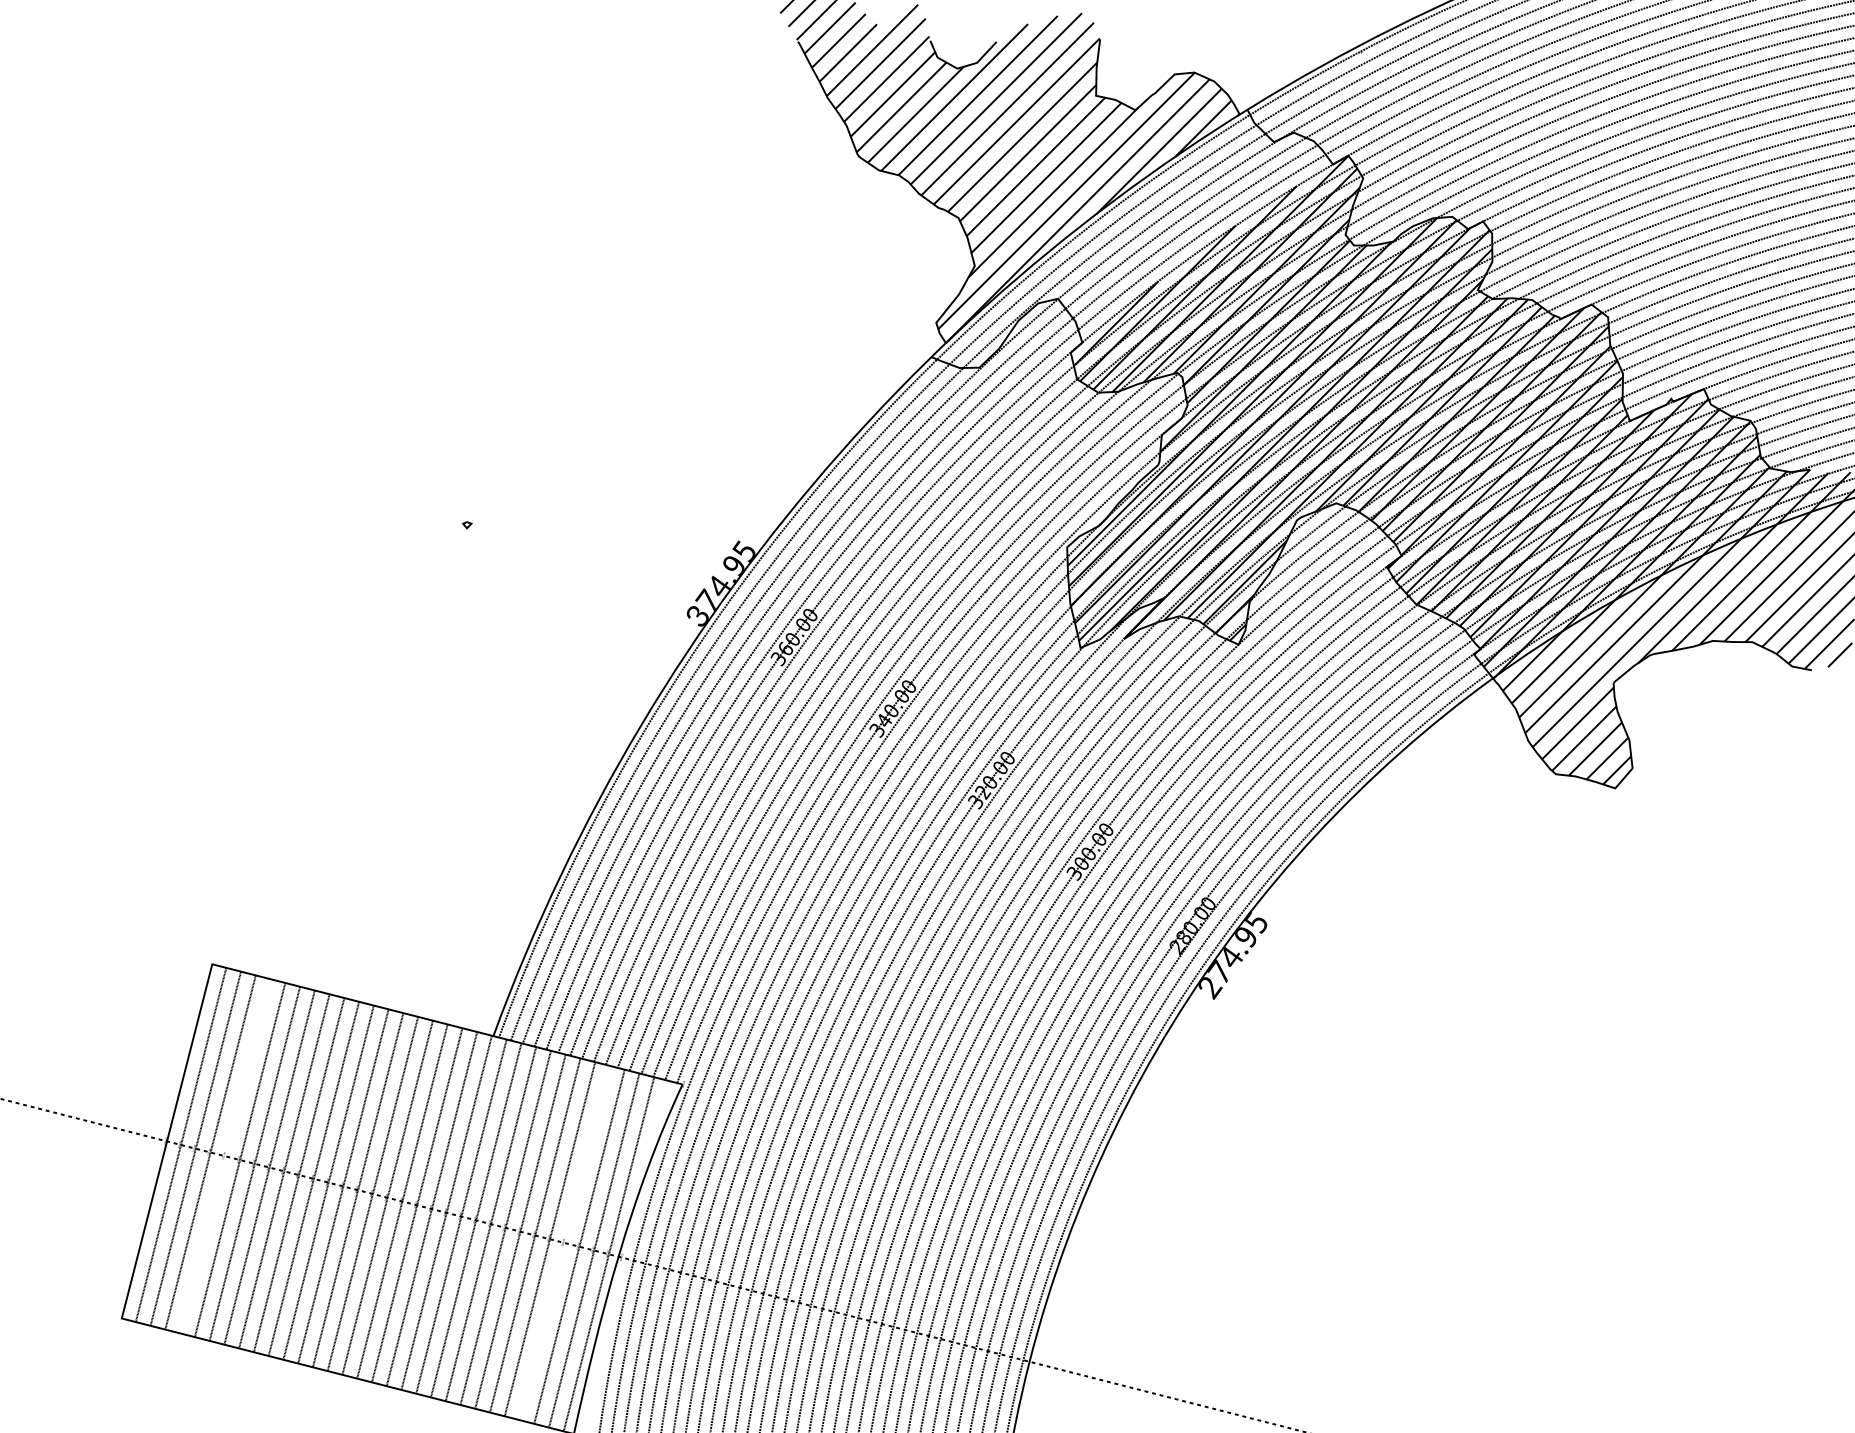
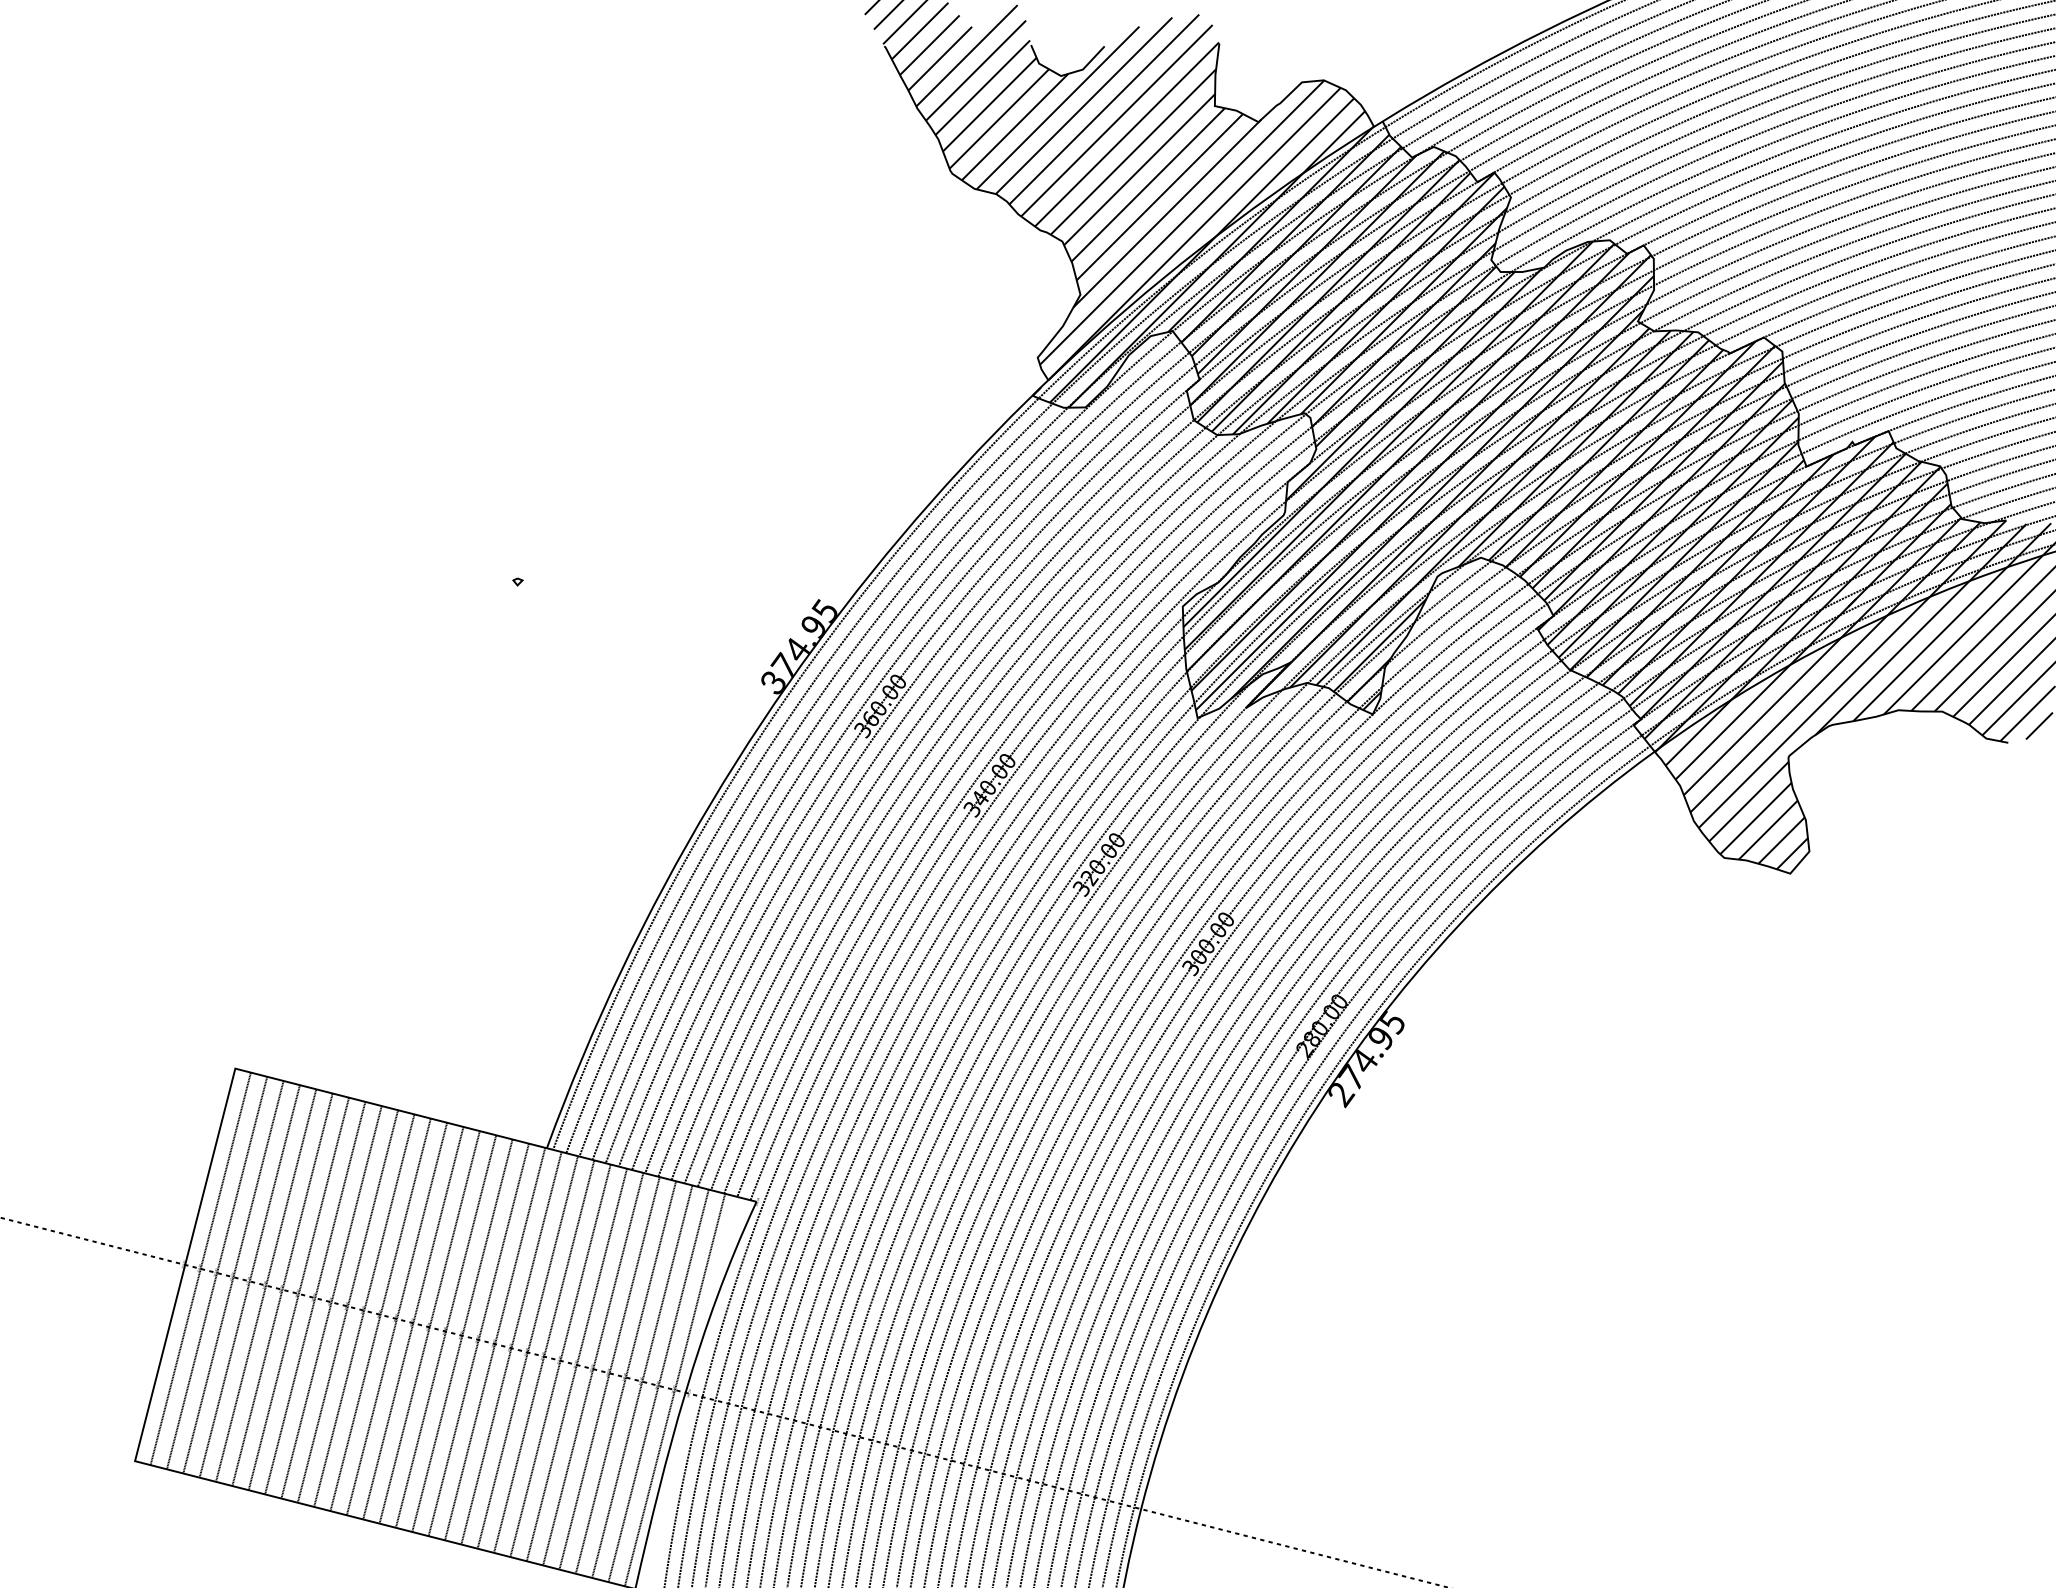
hatch: (1128, 241) -> (1250, 267), added
line: (225, 1156) -> (249, 1281), added
line: (564, 1242) -> (625, 1376), added

